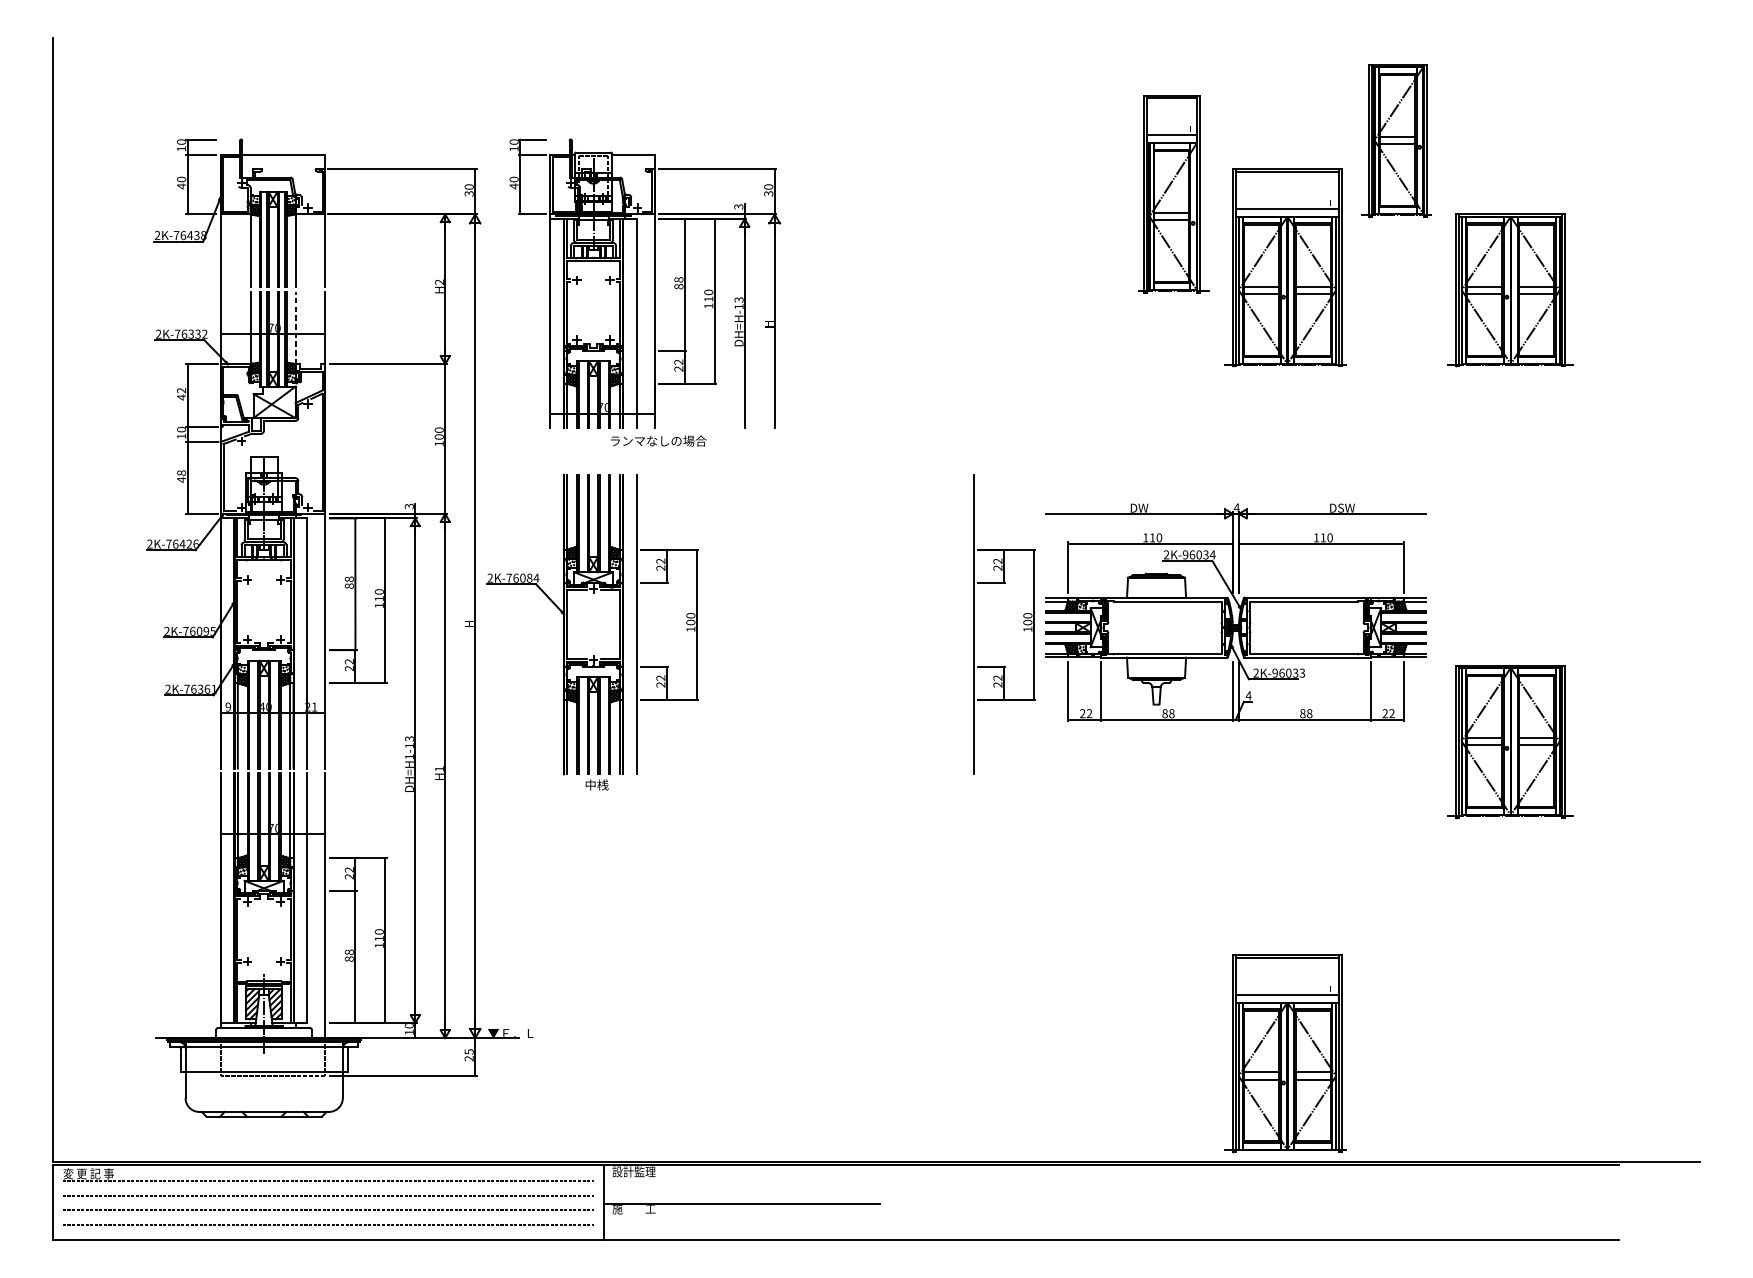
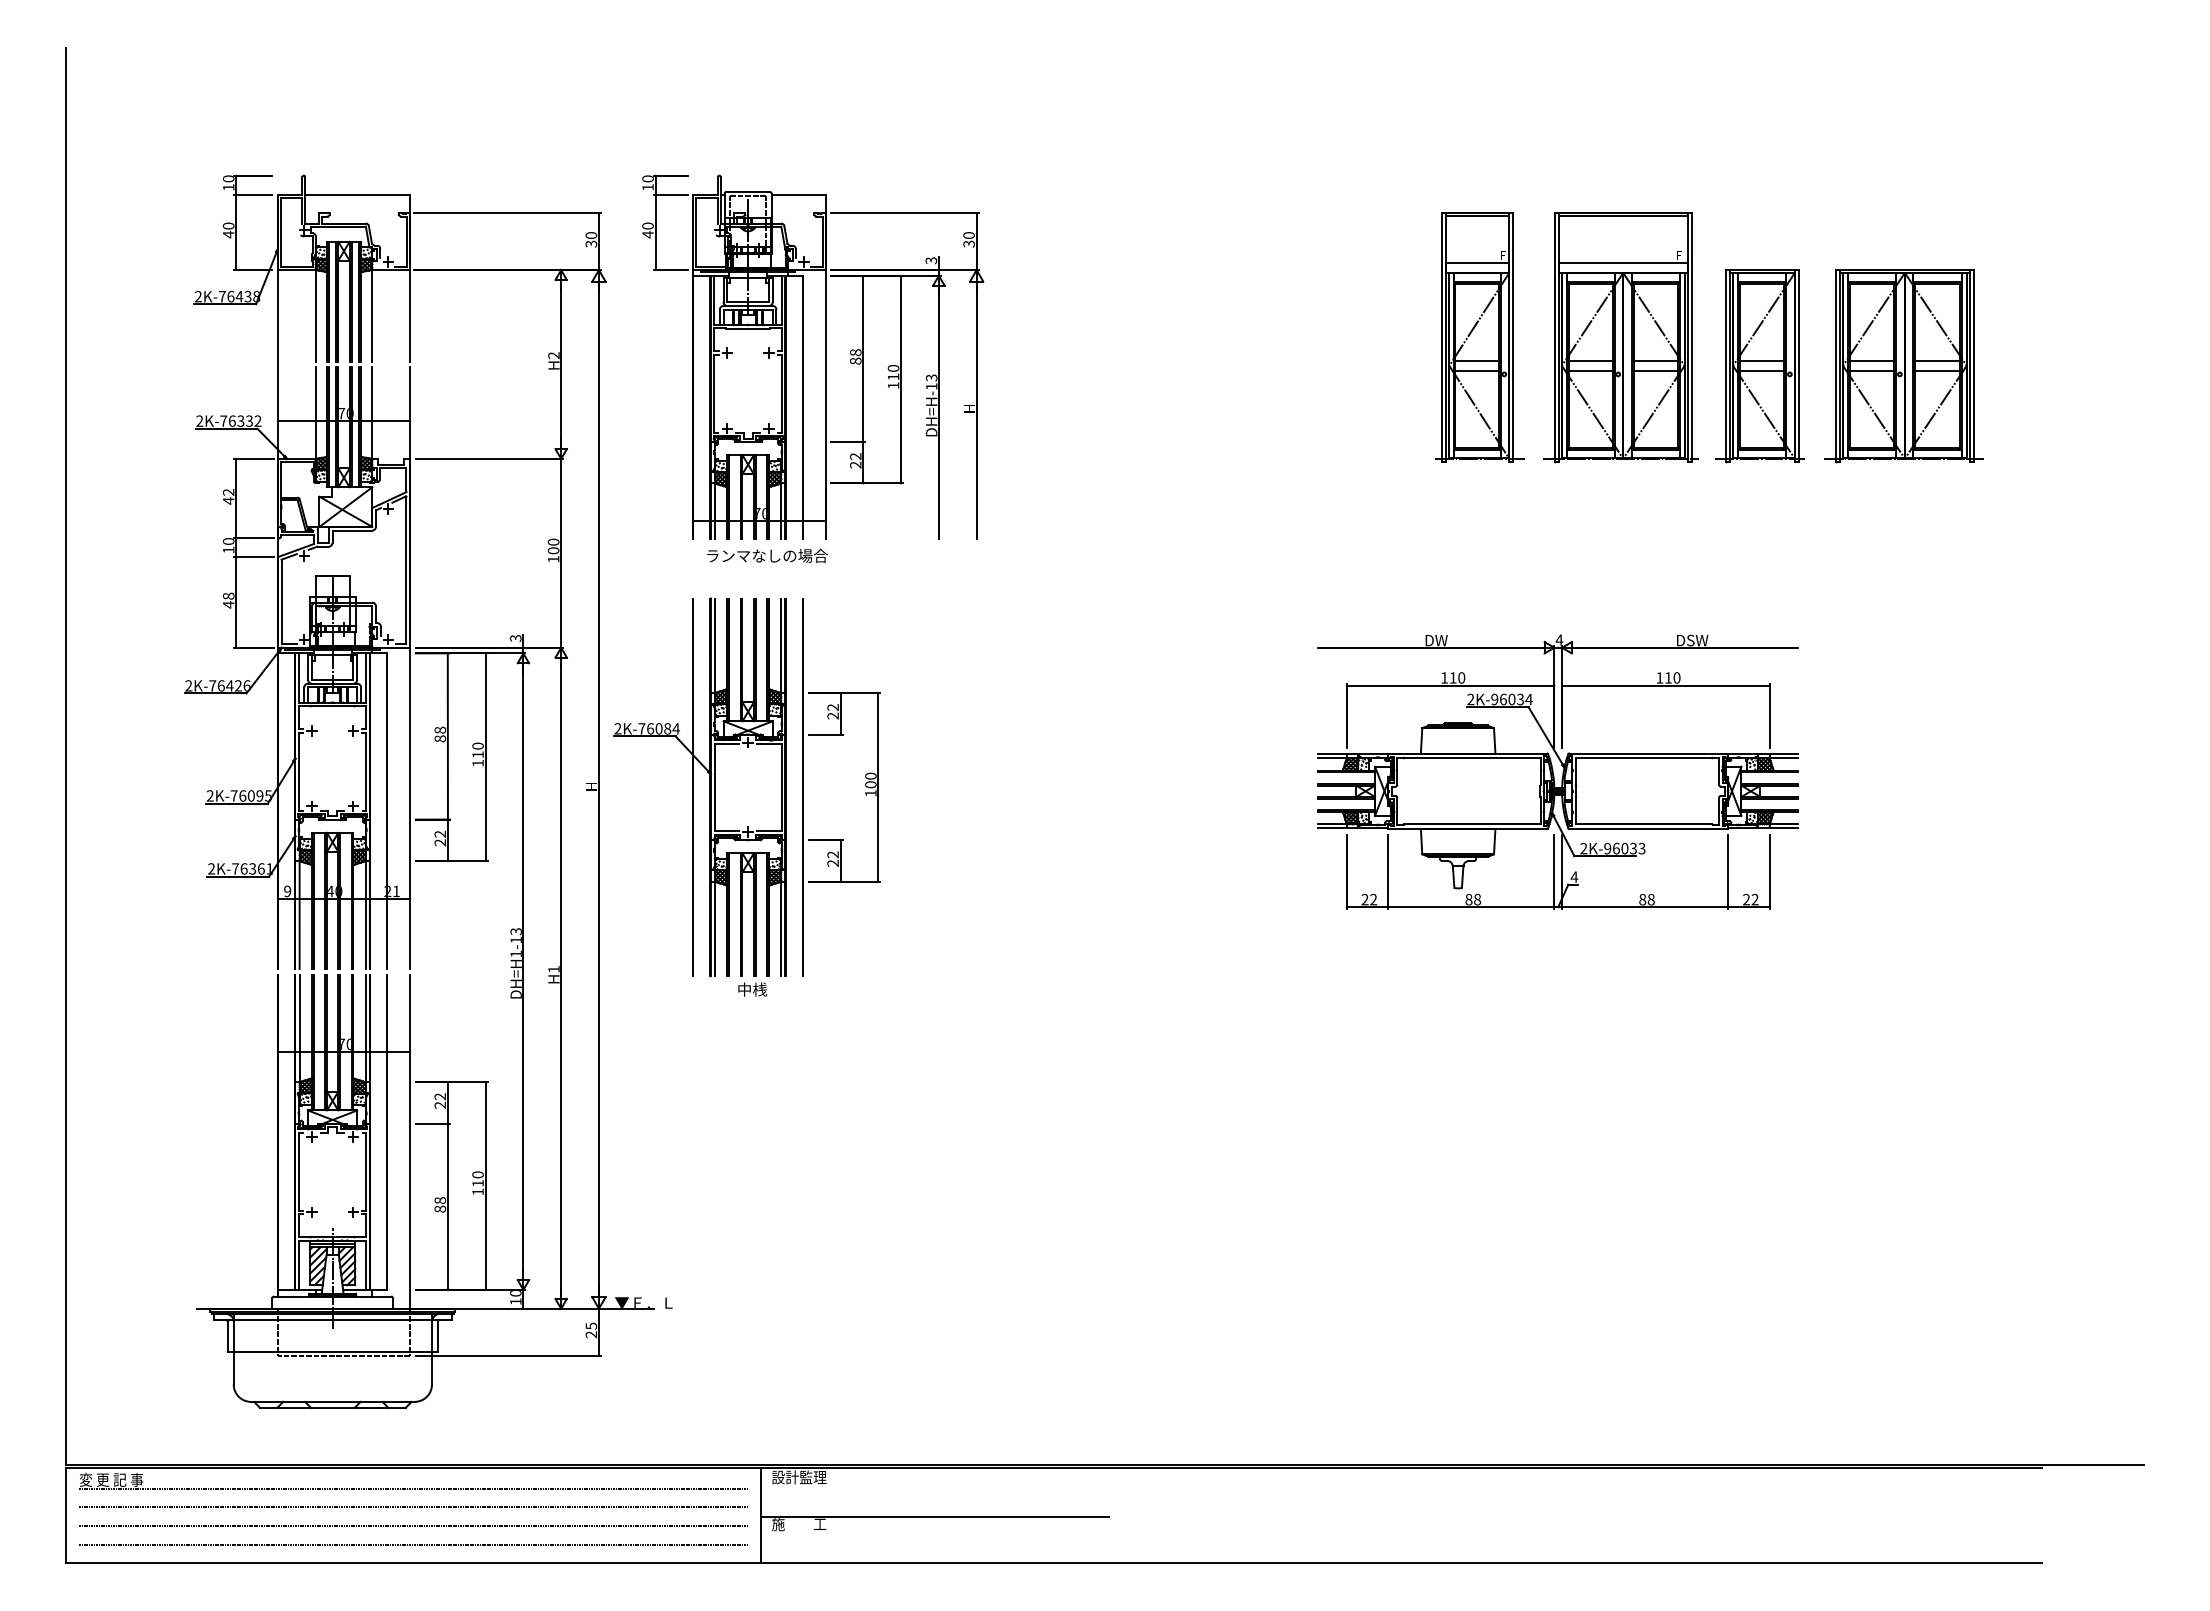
part: (1395, 140) -> (1759, 366), moved
part: (1173, 194) -> (1479, 337), moved
line: (295, 328) -> (372, 413), dashed -> solid
text: (658, 440) -> (767, 555), moved
part: (1023, 623) -> (1290, 786), removed
line: (550, 624) -> (693, 787), added
part: (1509, 742) -> (1903, 935), removed
part: (1285, 1053) -> (1620, 1328), removed

